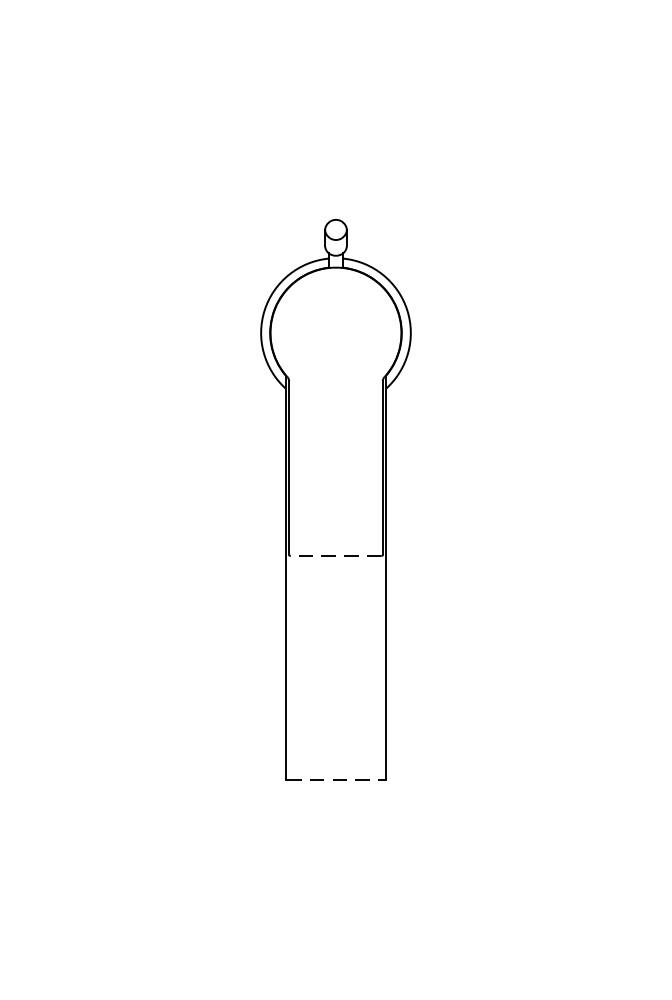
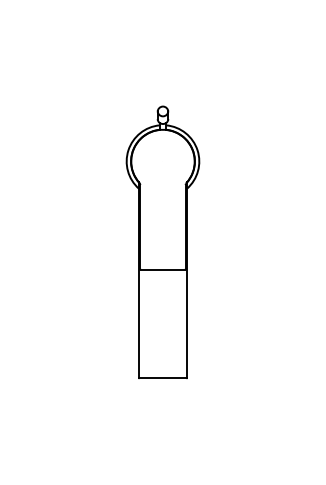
line: (337, 555) -> (163, 269), dashed -> solid
line: (334, 780) -> (162, 378), dashed -> solid

